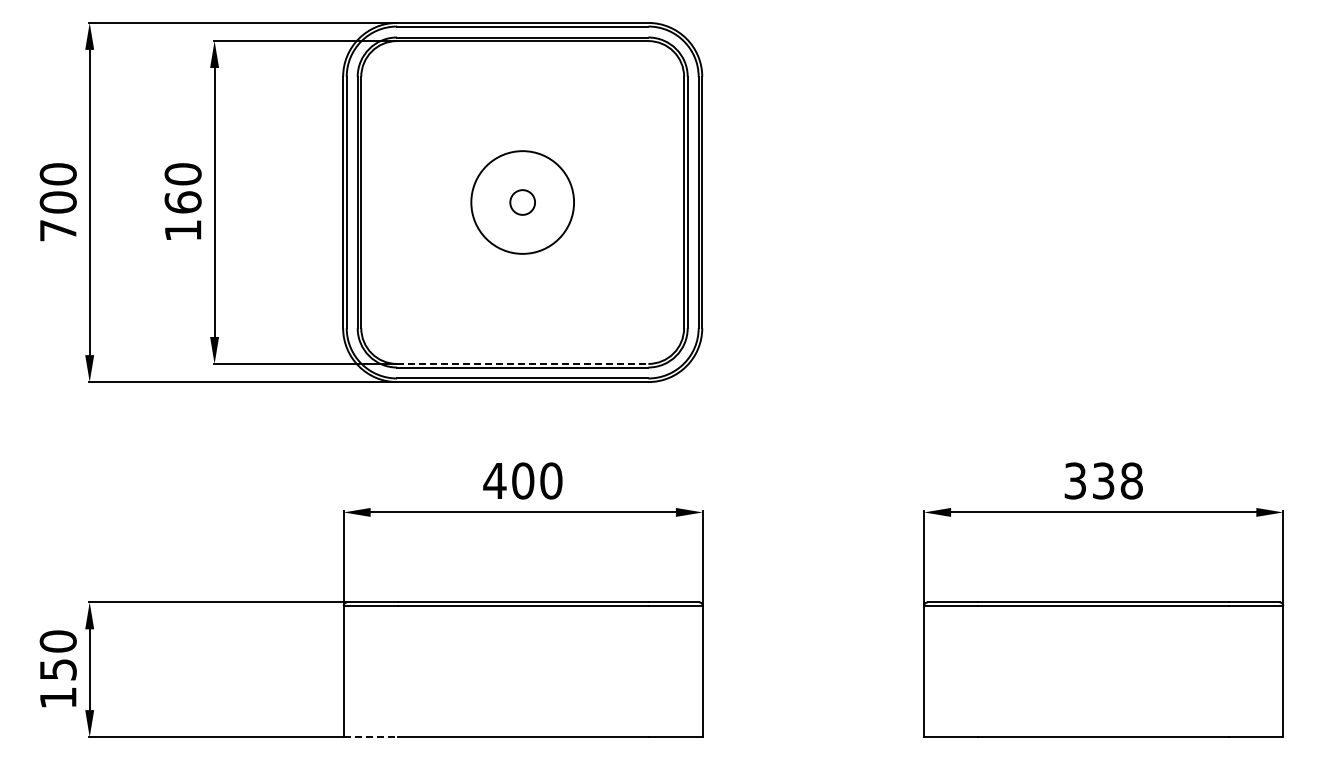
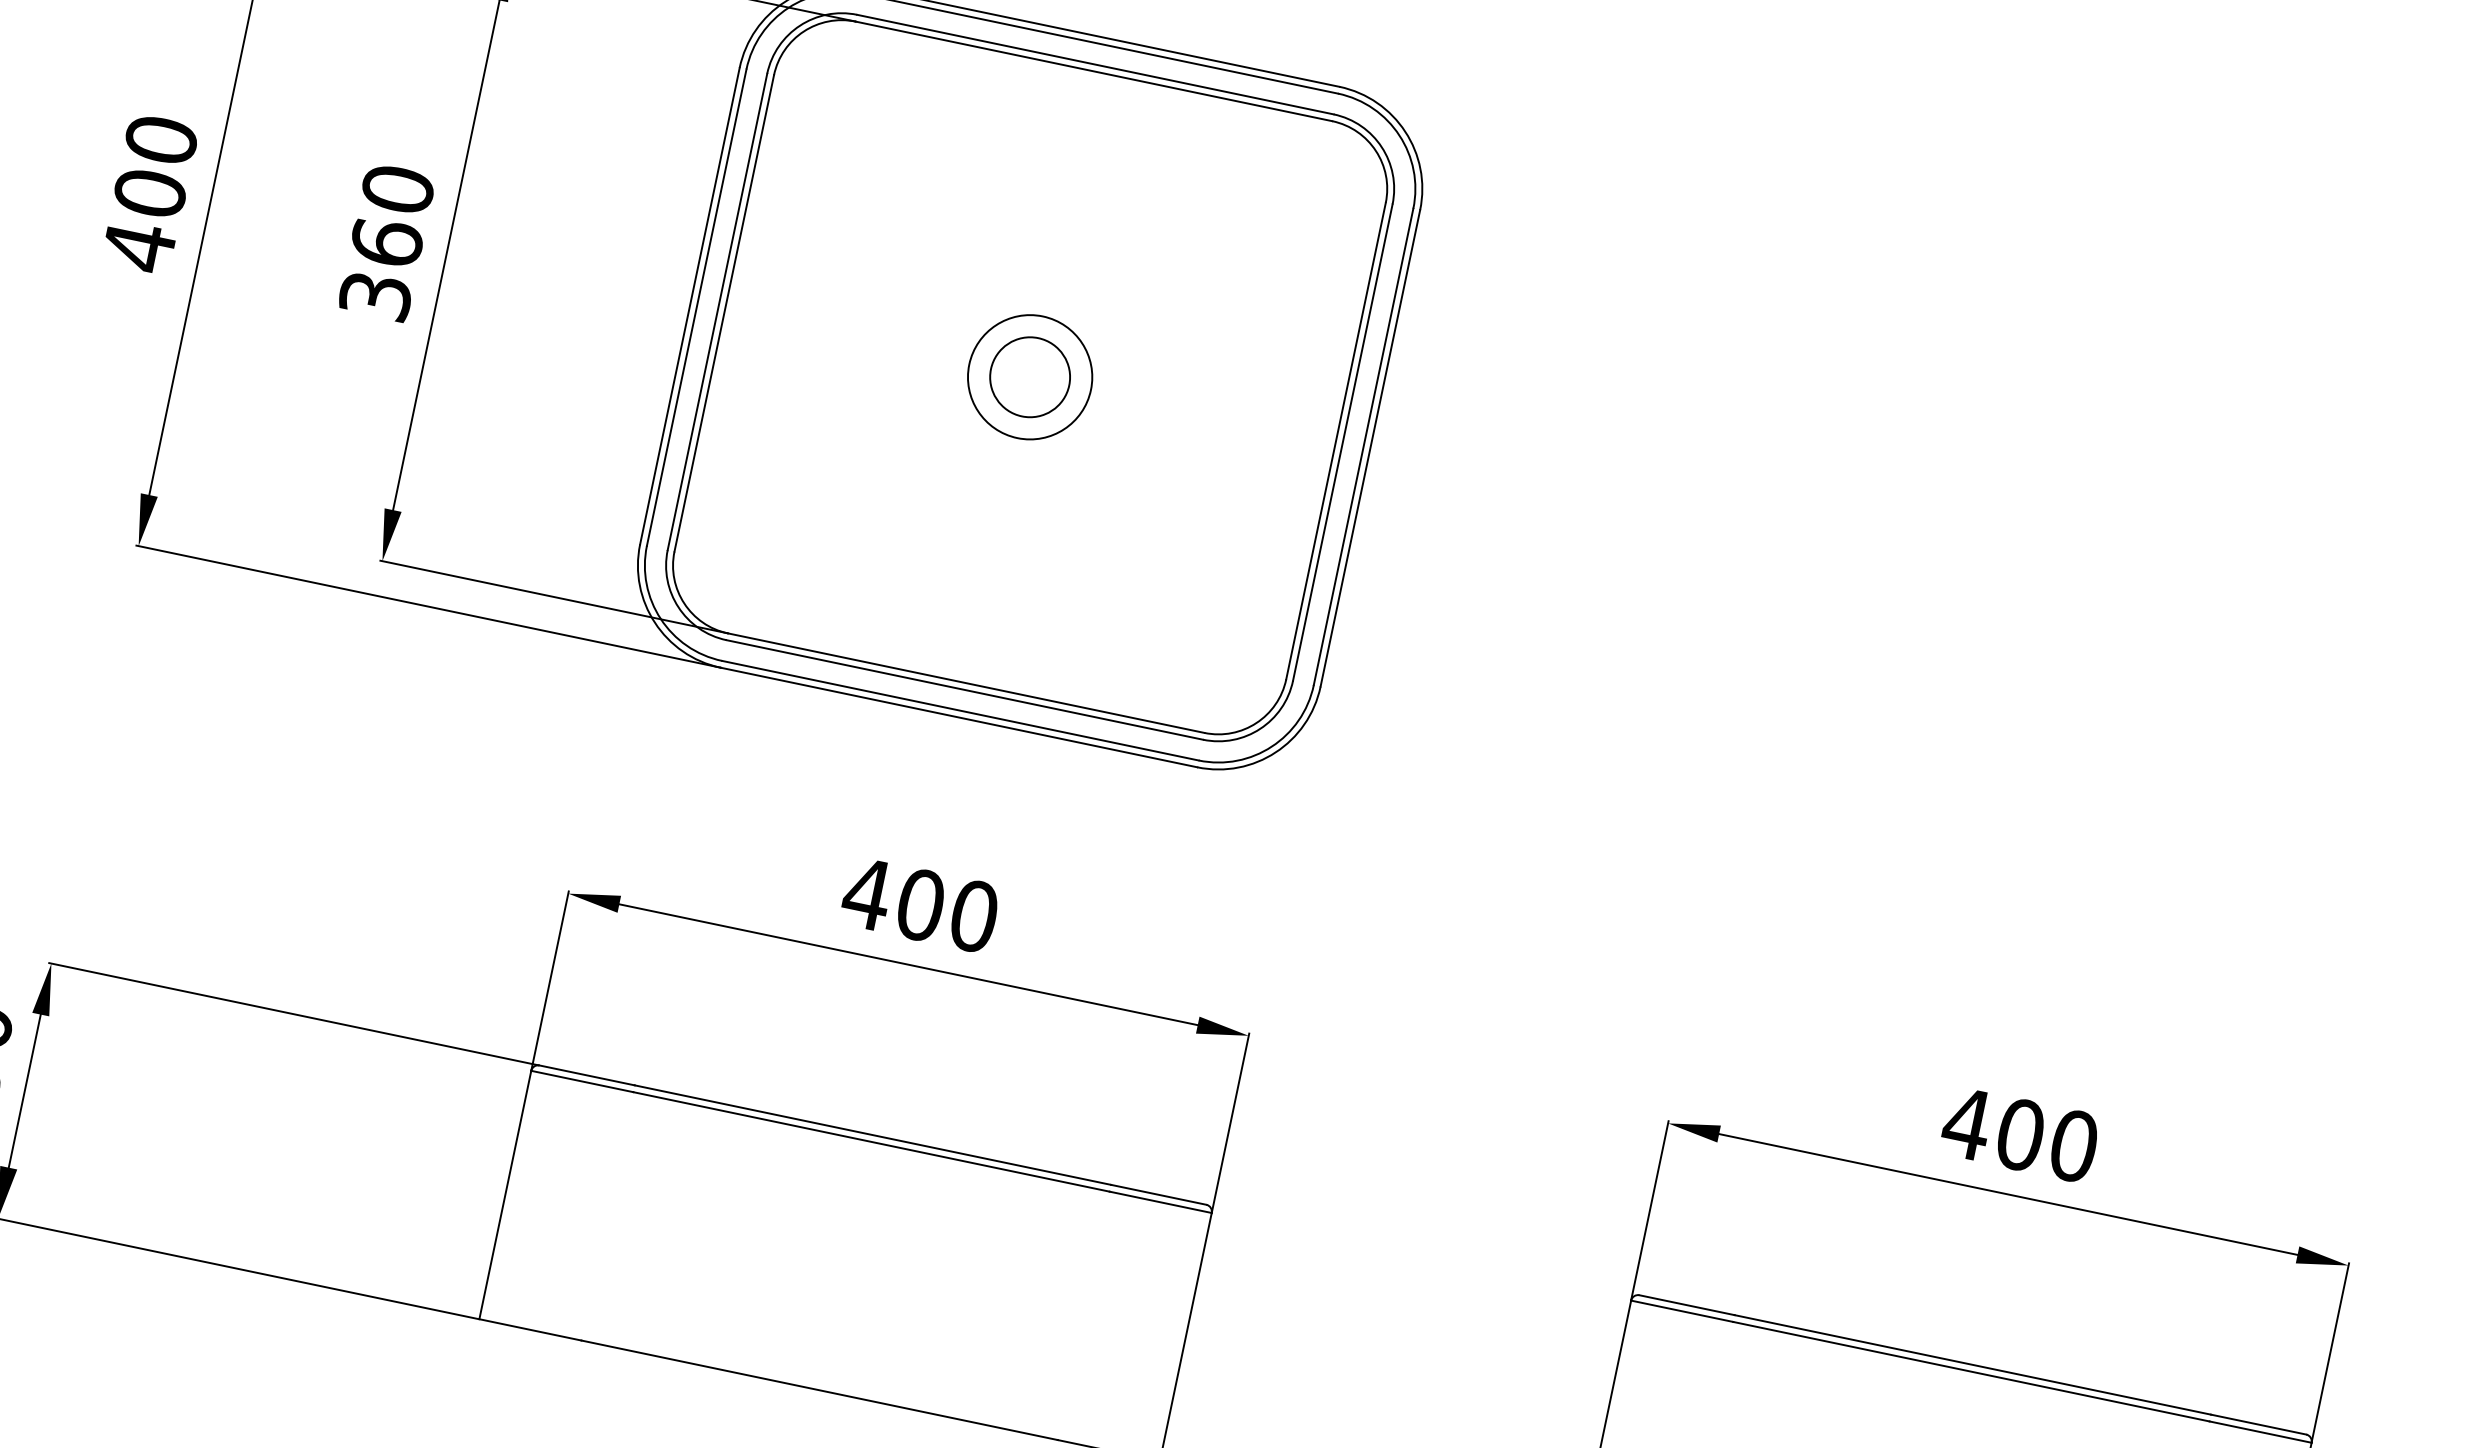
circle: (522, 202) -> (1029, 377), size x0.62
circle: (522, 202) -> (1029, 377), size x1.67
text: (58, 230) -> (139, 246), 700 -> 400
text: (182, 230) -> (374, 295), 160 -> 360
line: (522, 363) -> (966, 682), dashed -> solid
text: (1102, 480) -> (2018, 1133), 338 -> 400
line: (370, 737) -> (529, 1330), dashed -> solid

